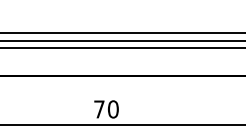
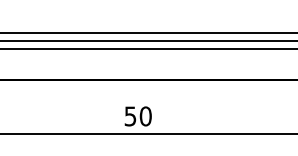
text: (99, 109) -> (130, 116), 70 -> 50

